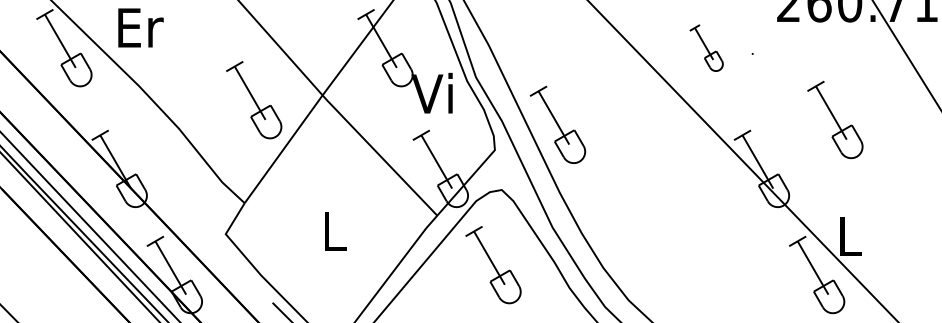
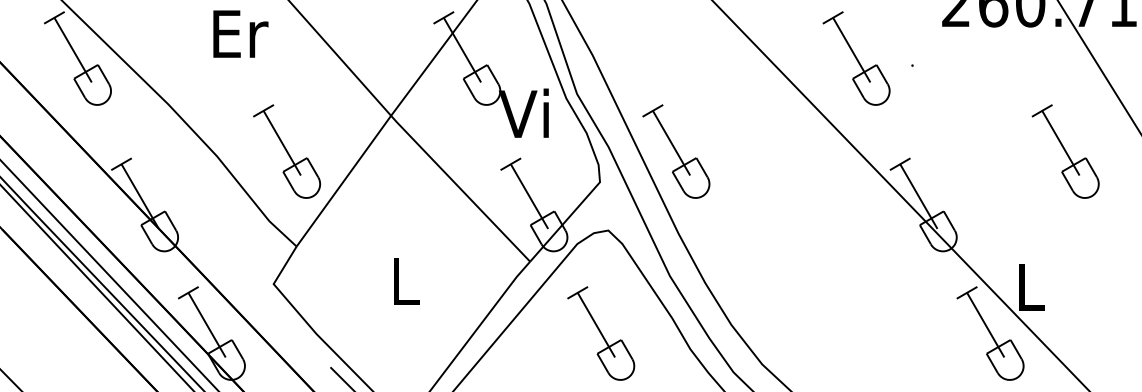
text: (140, 27) -> (240, 33), moved
part: (706, 48) -> (856, 58), size x1.67
part: (253, 100) -> (286, 151), moved
part: (835, 119) -> (1065, 151), moved
part: (493, 265) -> (601, 333), moved

